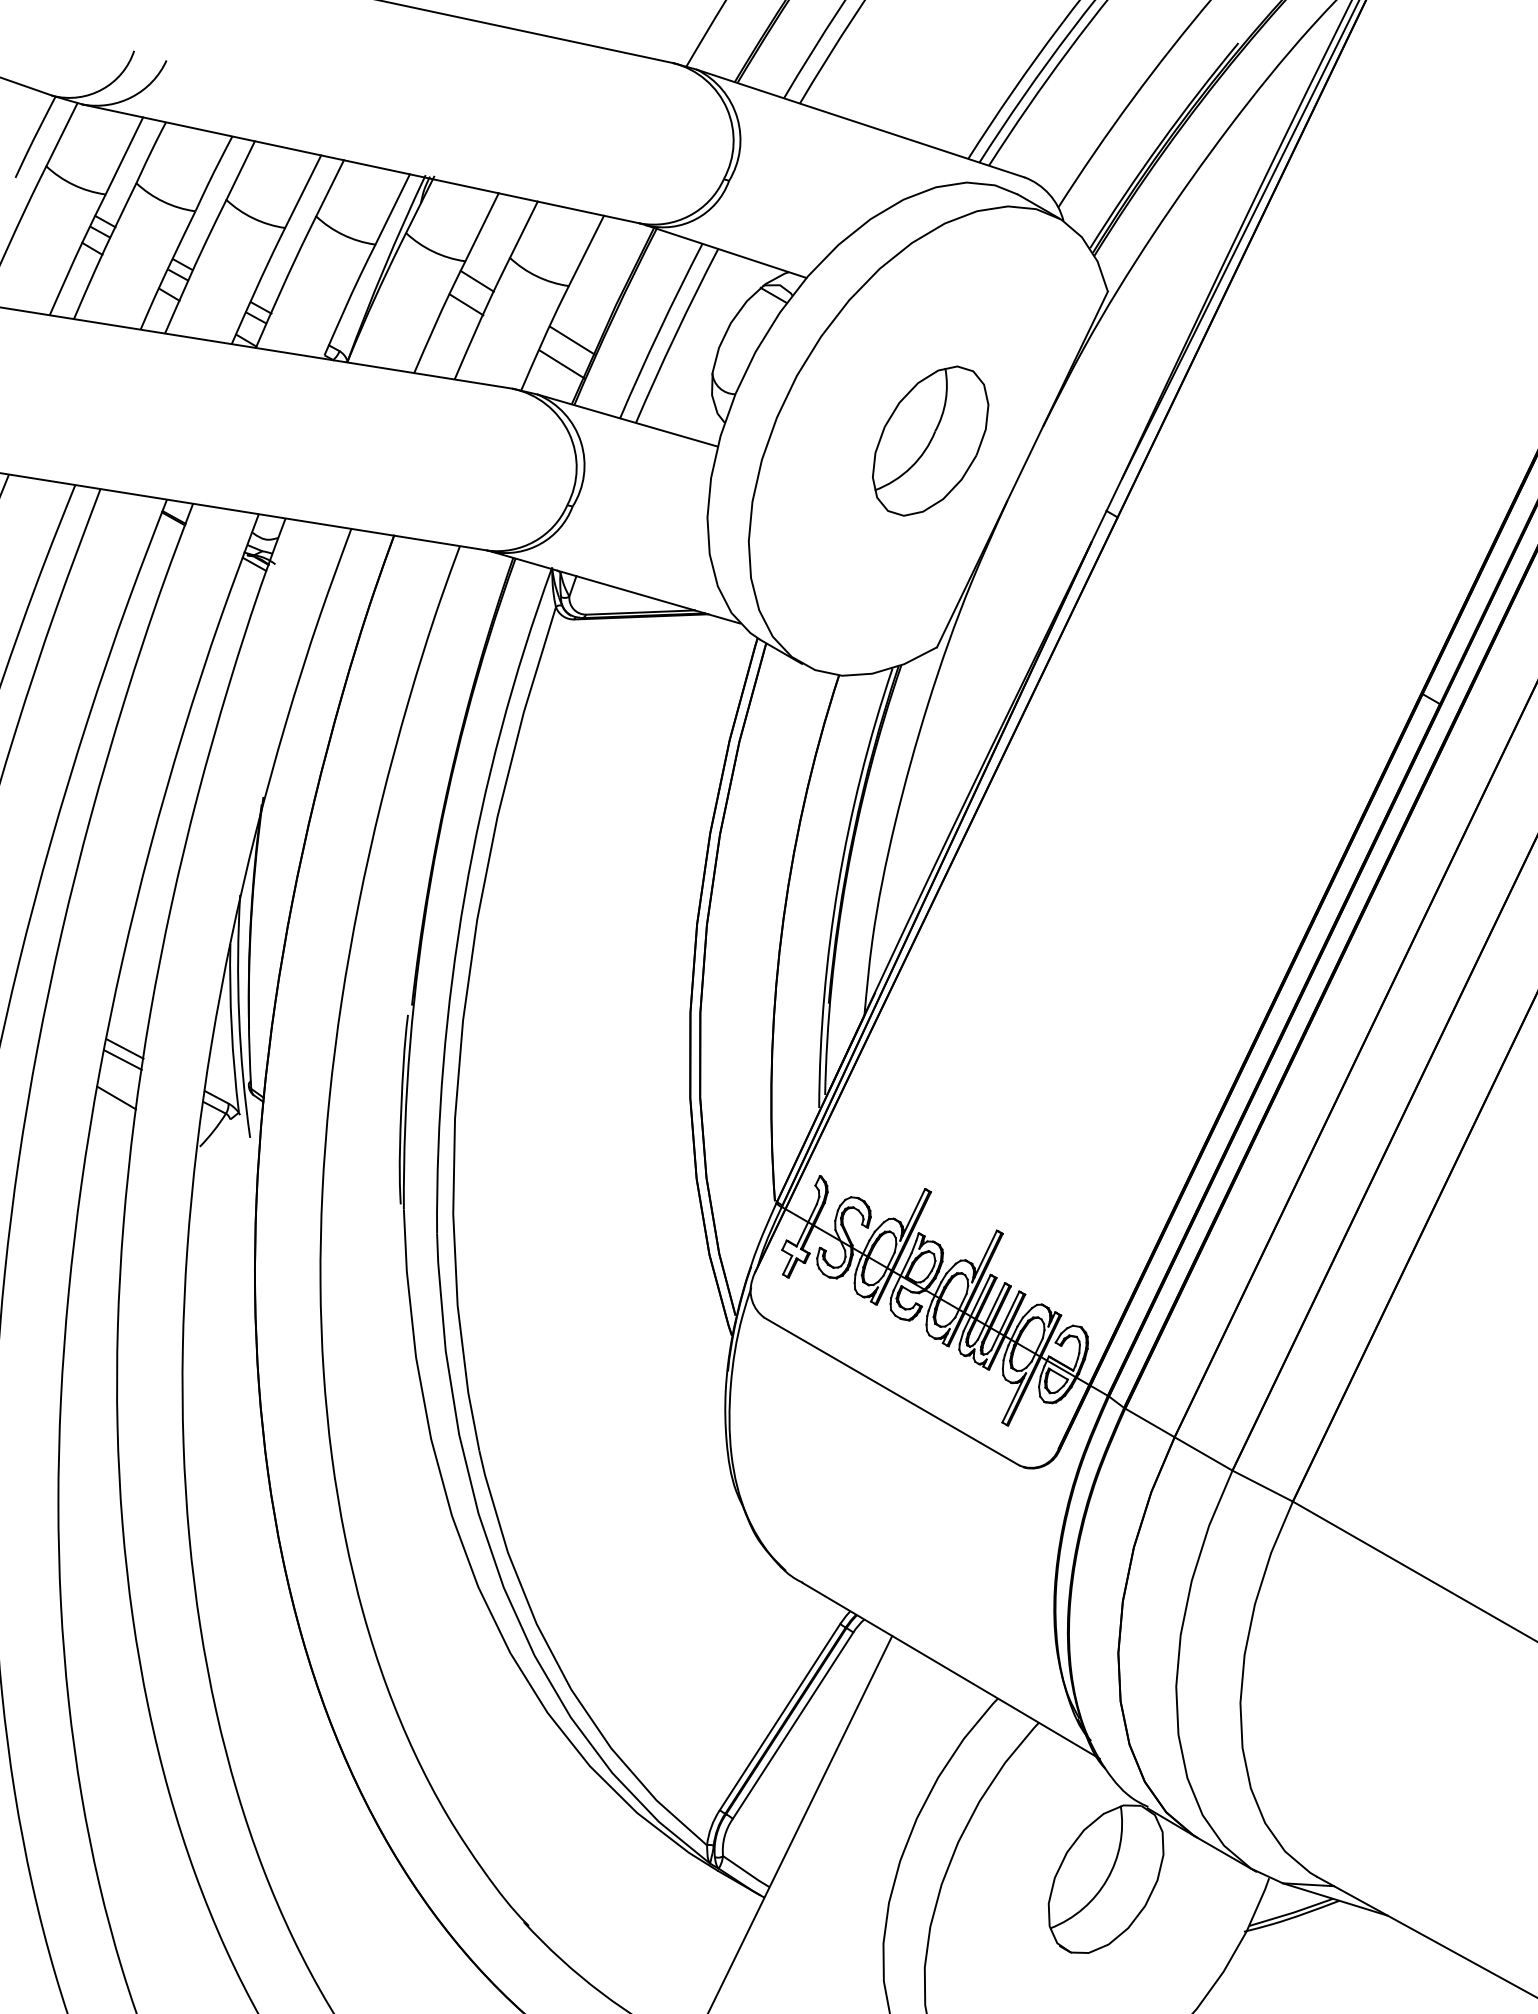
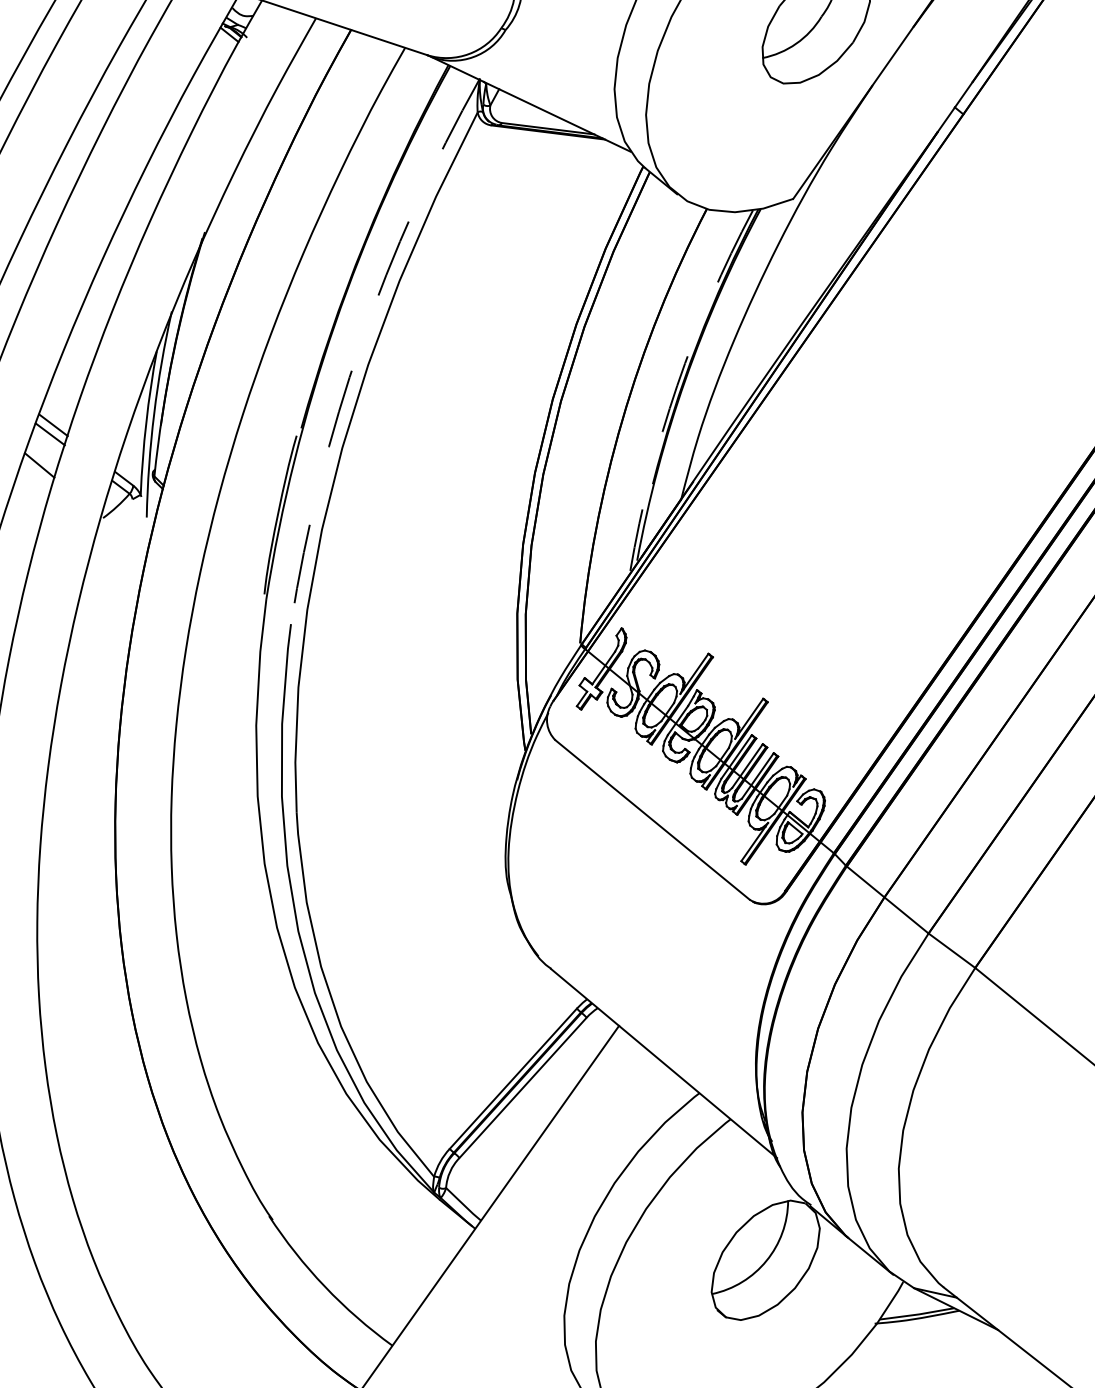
arc: (838, 885) -> (677, 386), solid -> dashed
arc: (464, 895) -> (360, 342), solid -> dashed

